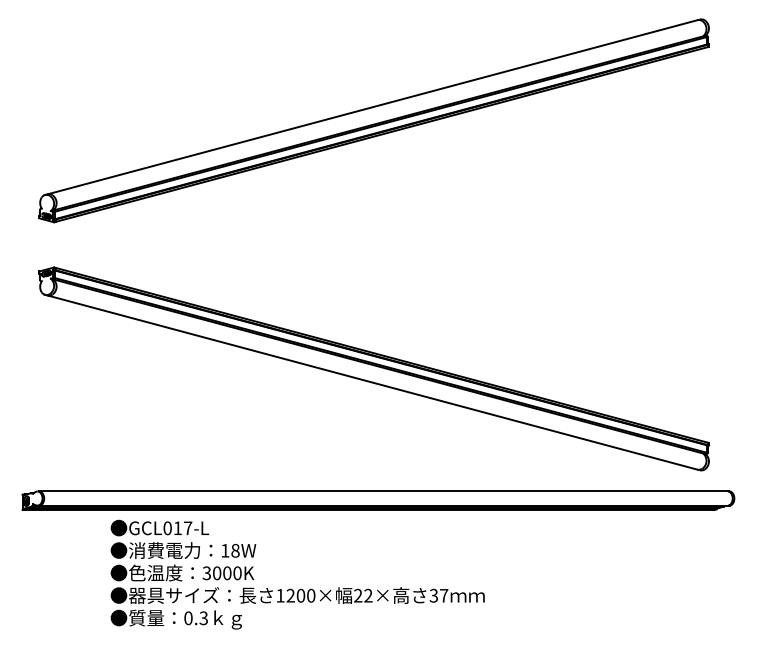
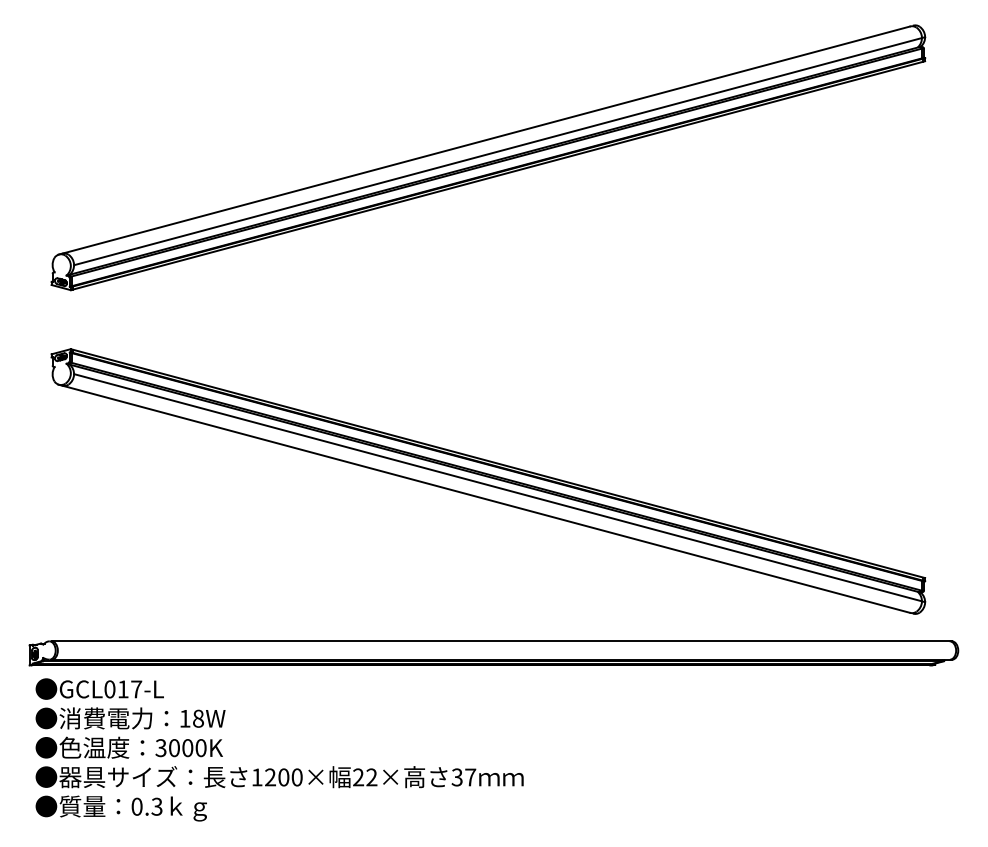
line: (382, 116) -> (499, 151), added
line: (382, 374) -> (499, 488), added
text: (297, 574) -> (279, 749), moved

